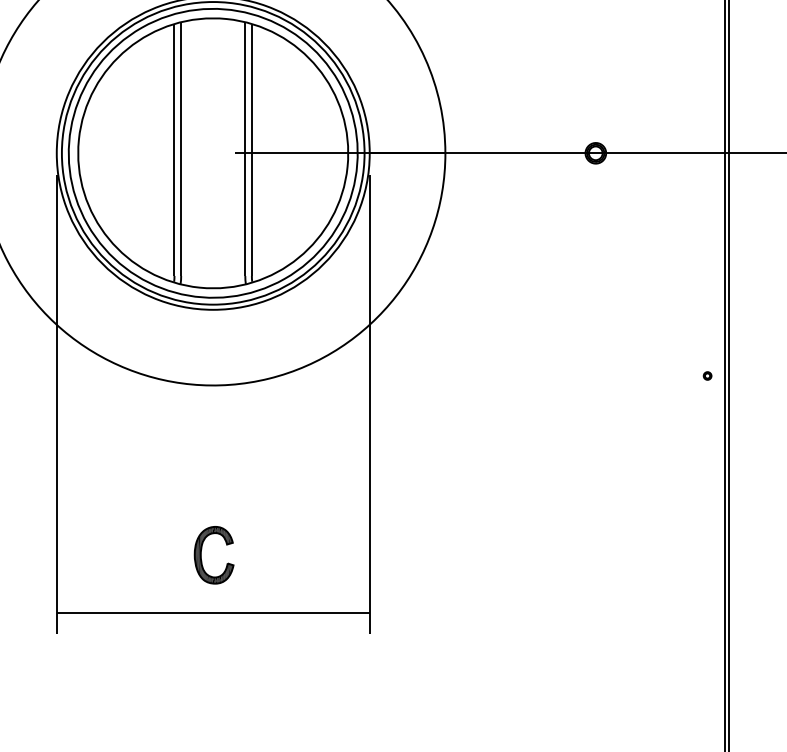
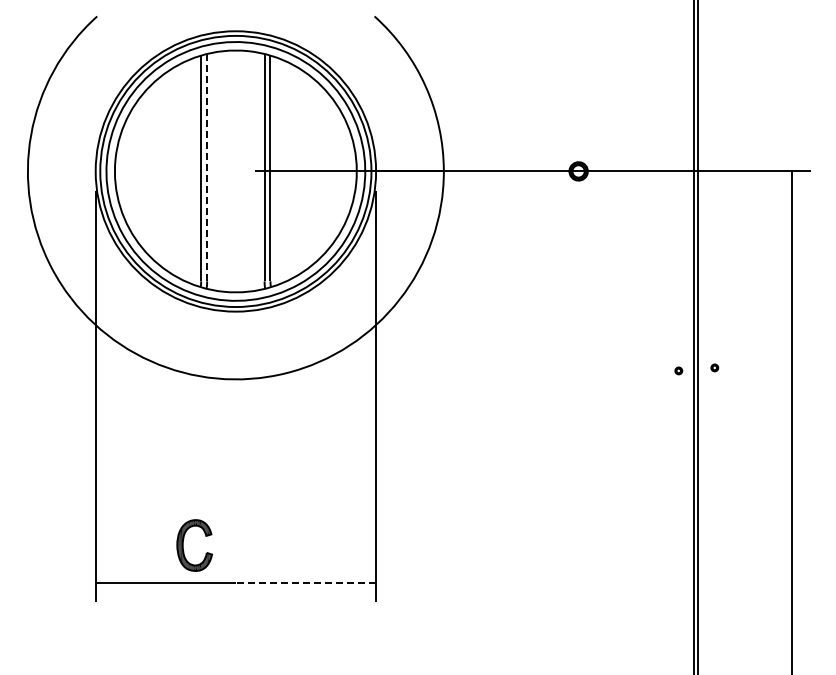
line: (181, 150) -> (207, 168), solid -> dashed
part: (747, 372) -> (714, 367), added
part: (201, 555) -> (183, 545), moved
line: (290, 613) -> (305, 583), solid -> dashed

